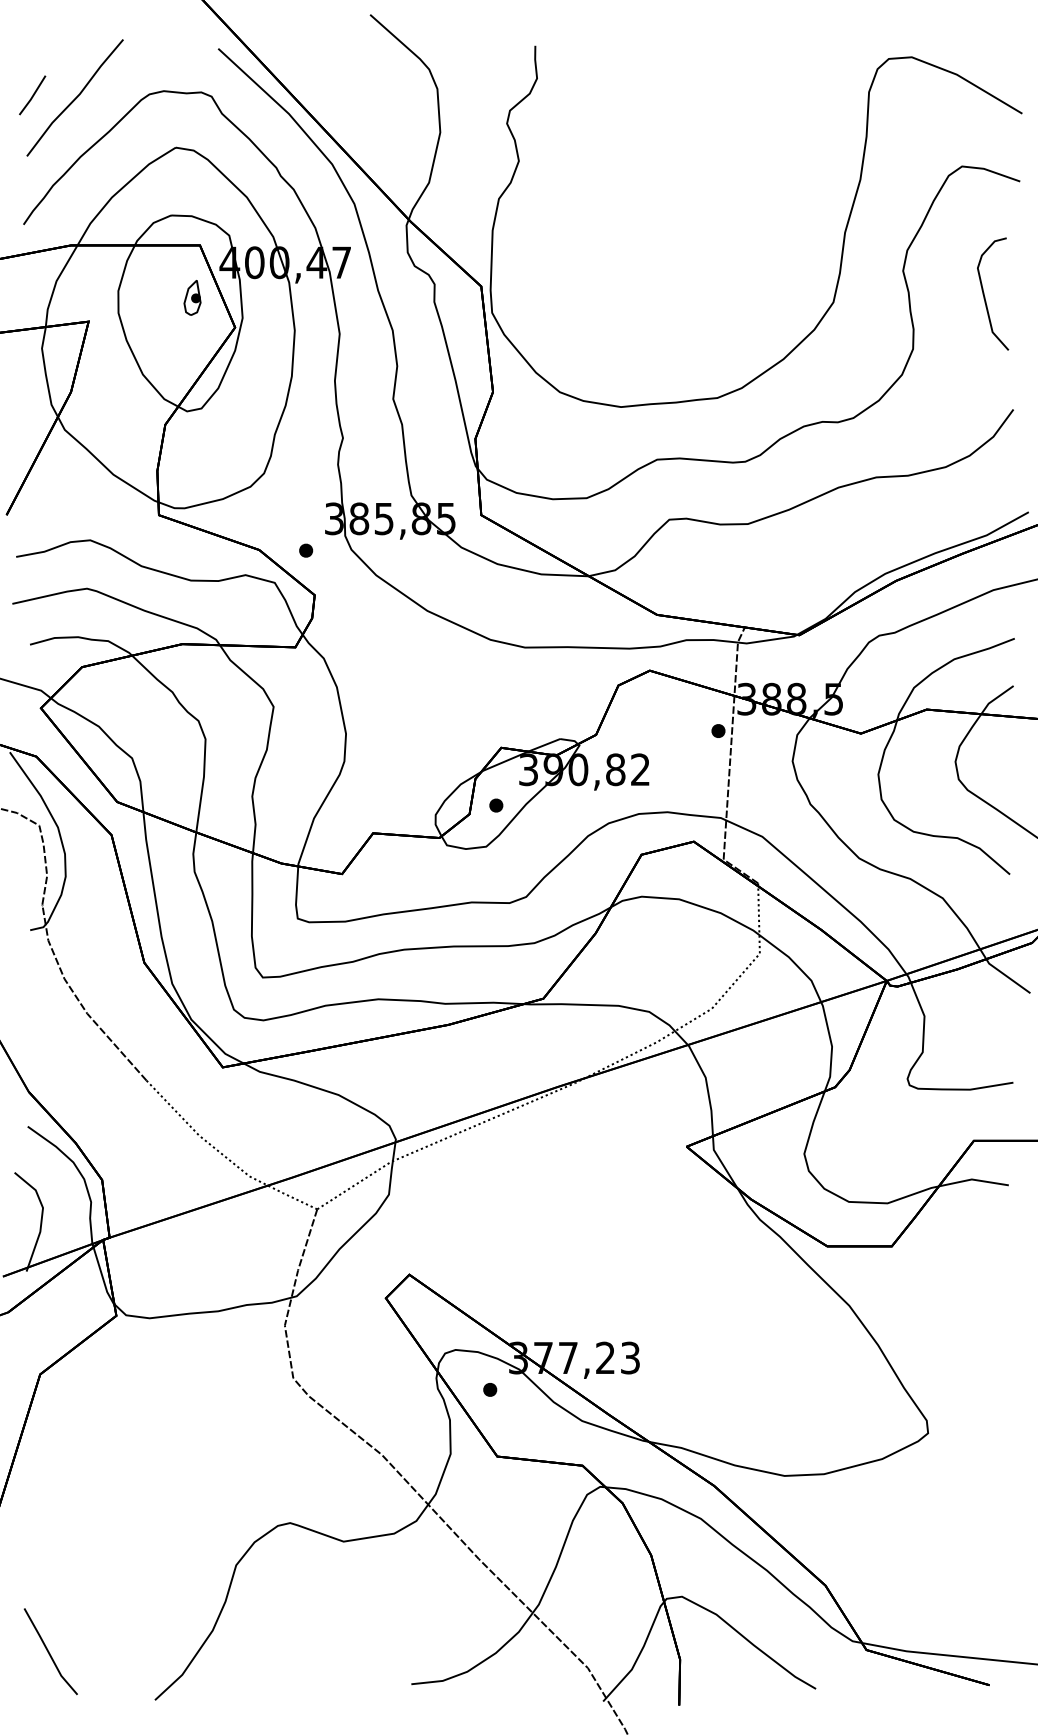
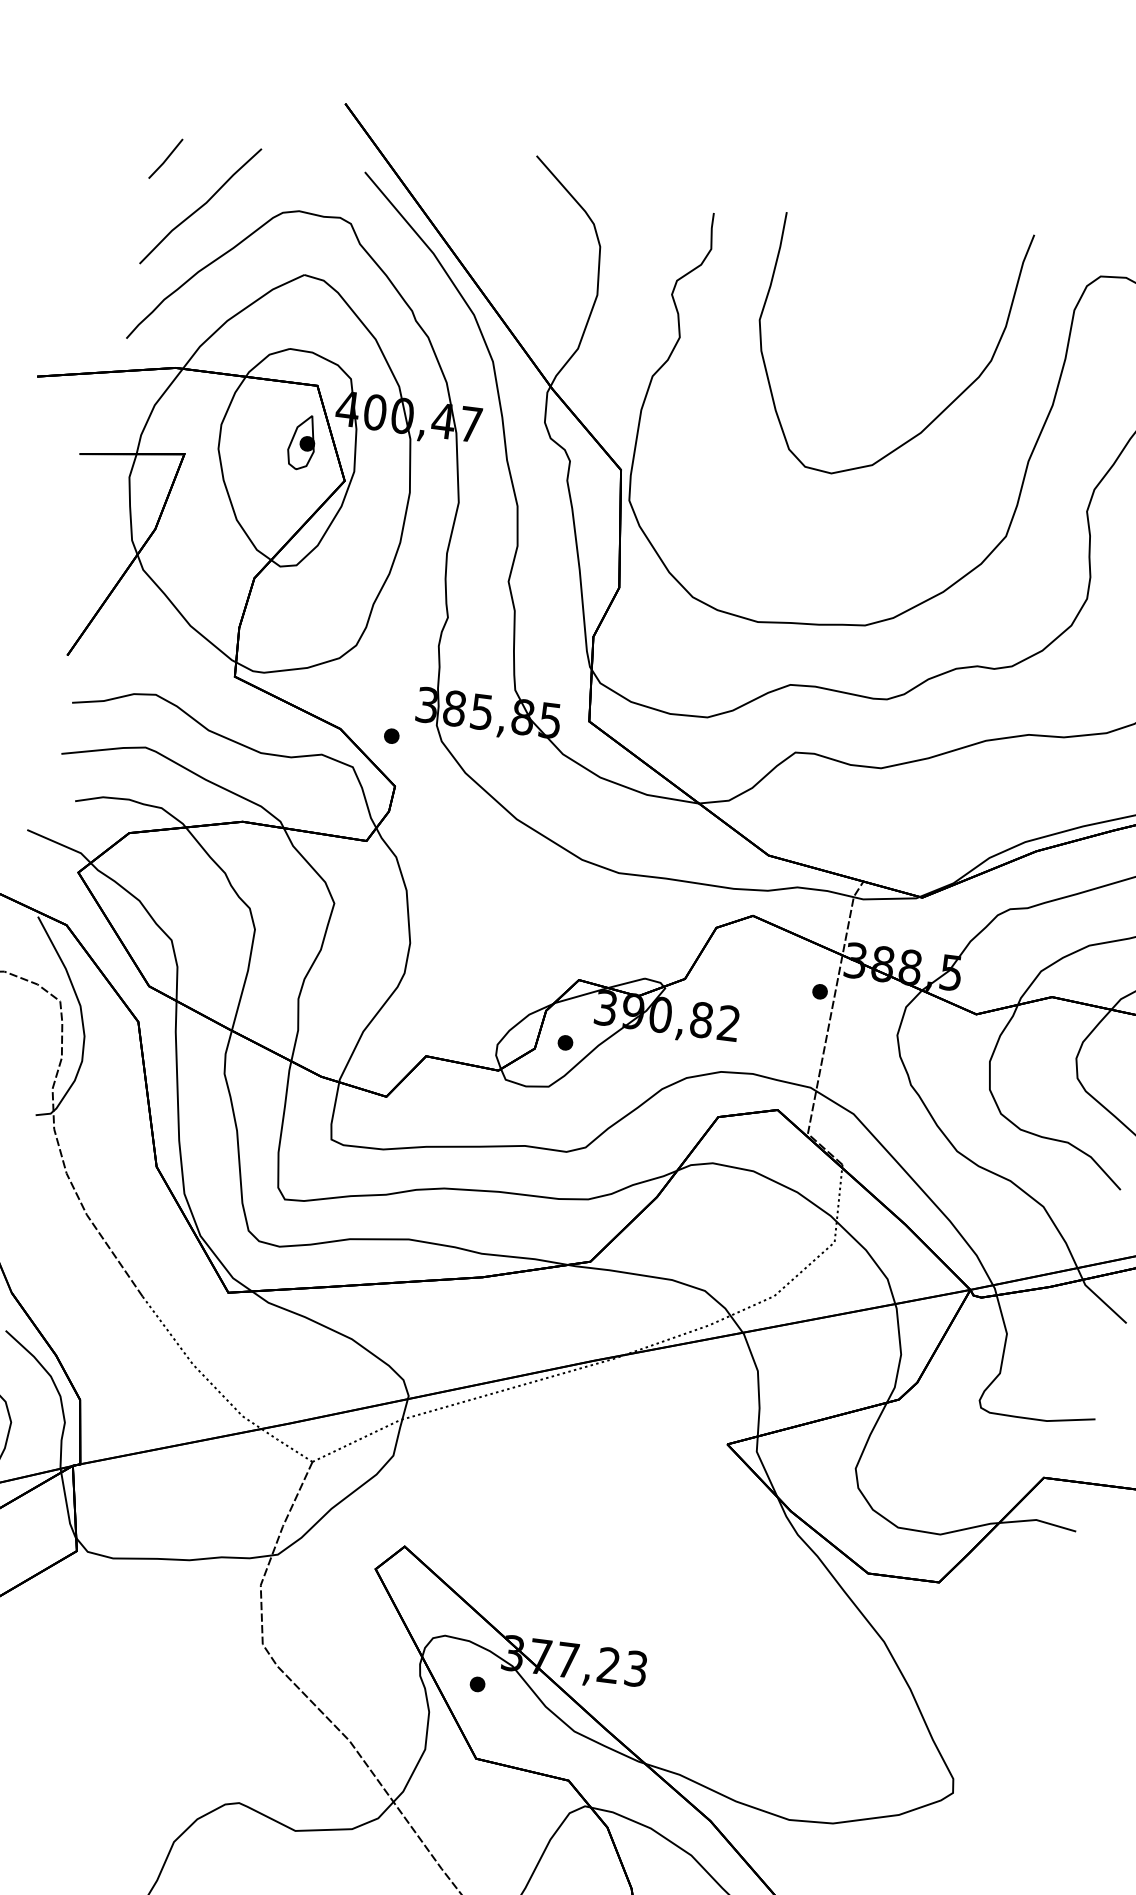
line: (32, 95) -> (165, 158), moved
curve: (765, 192) -> (946, 406), added
part: (192, 297) -> (302, 442), size x1.43

